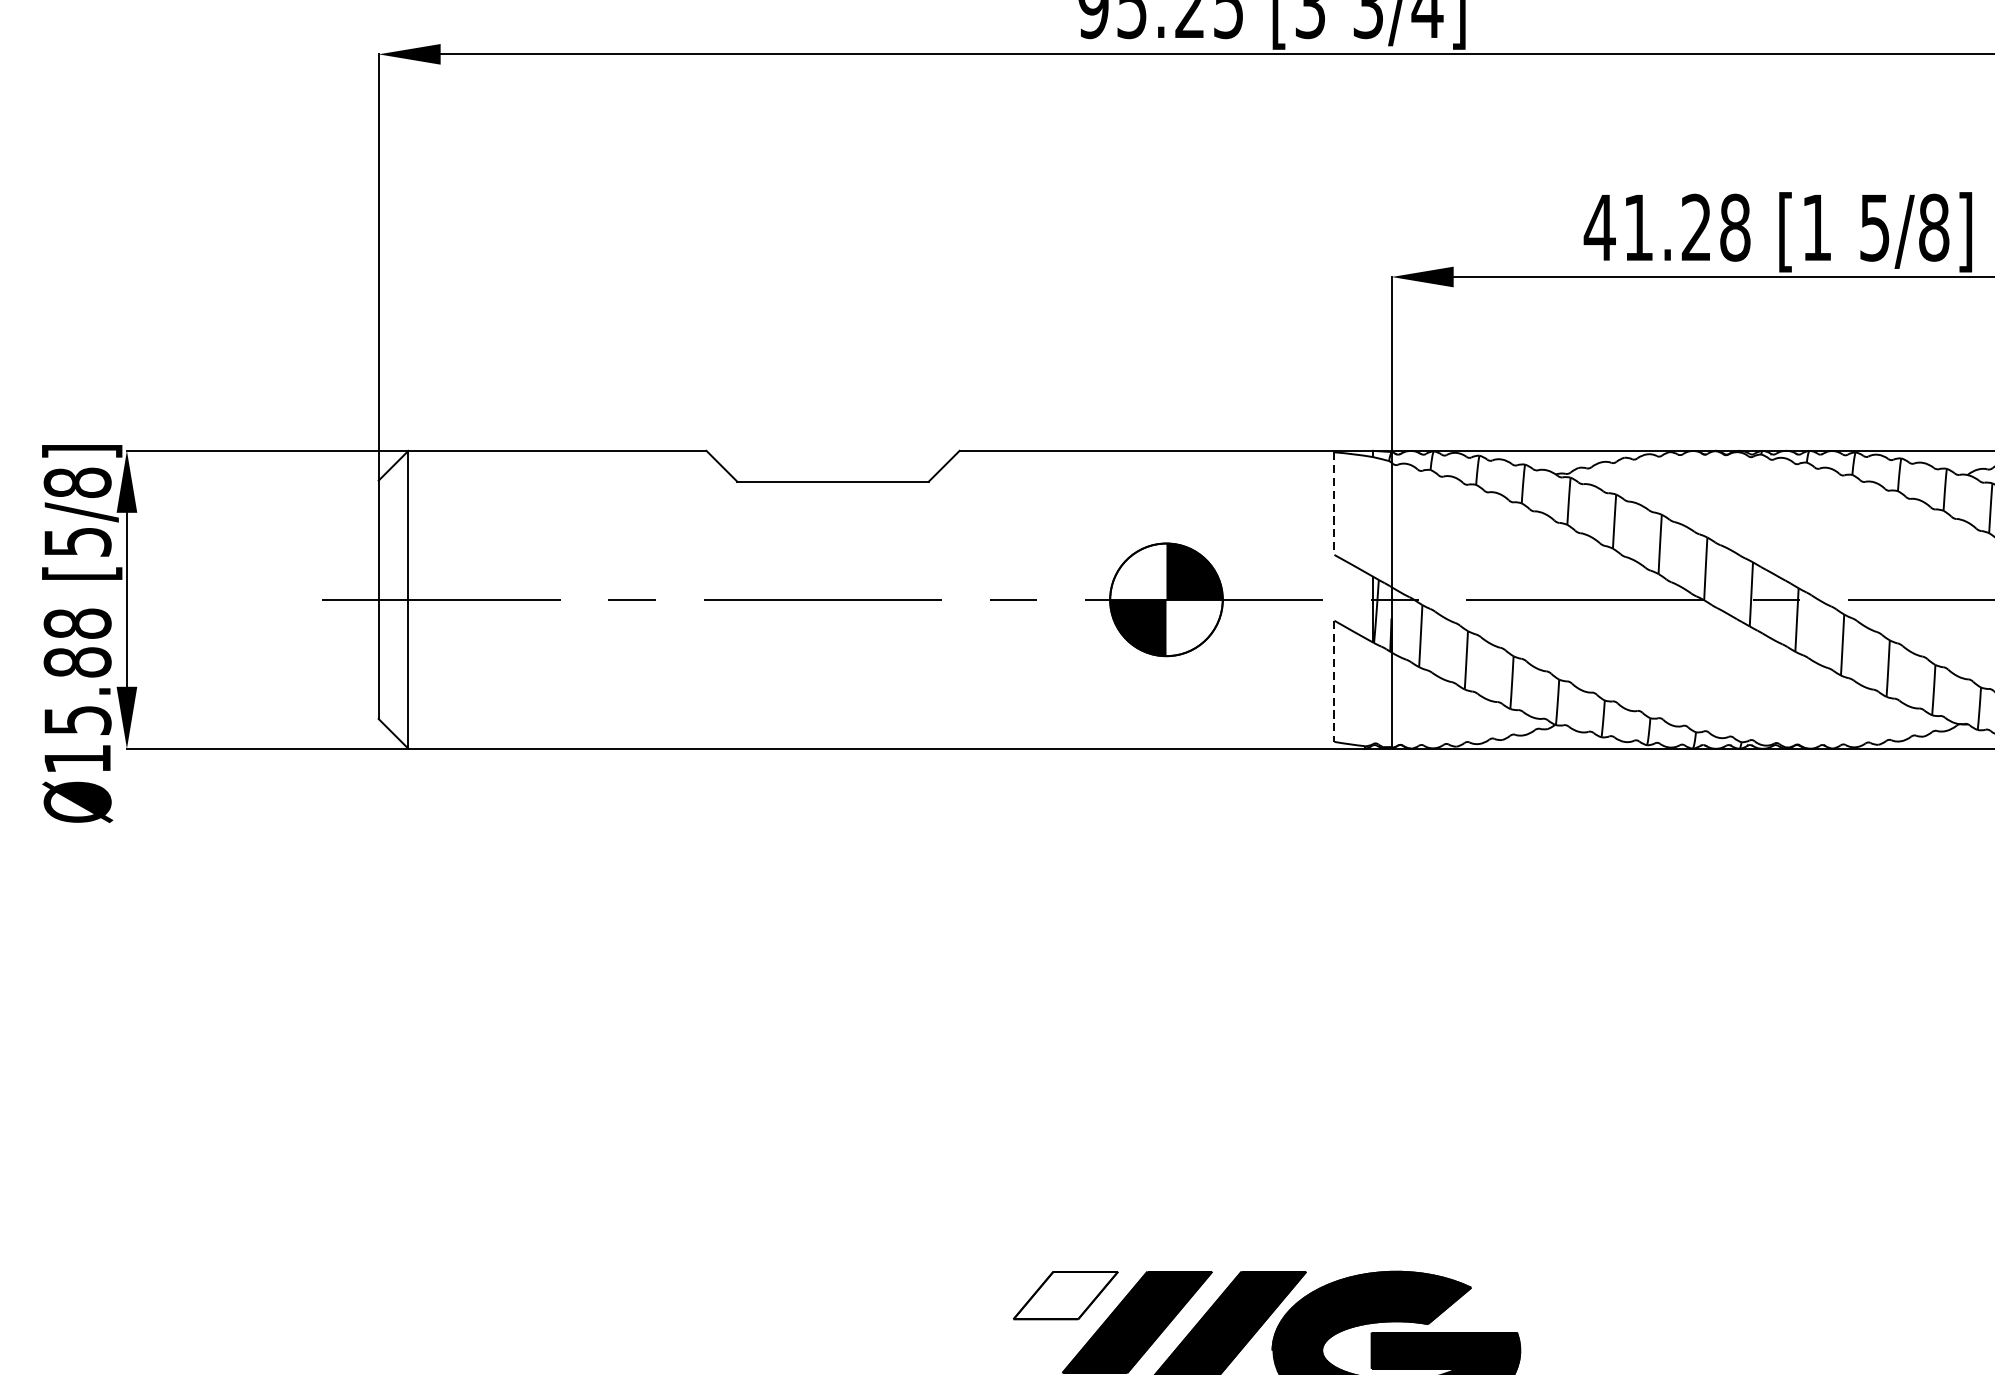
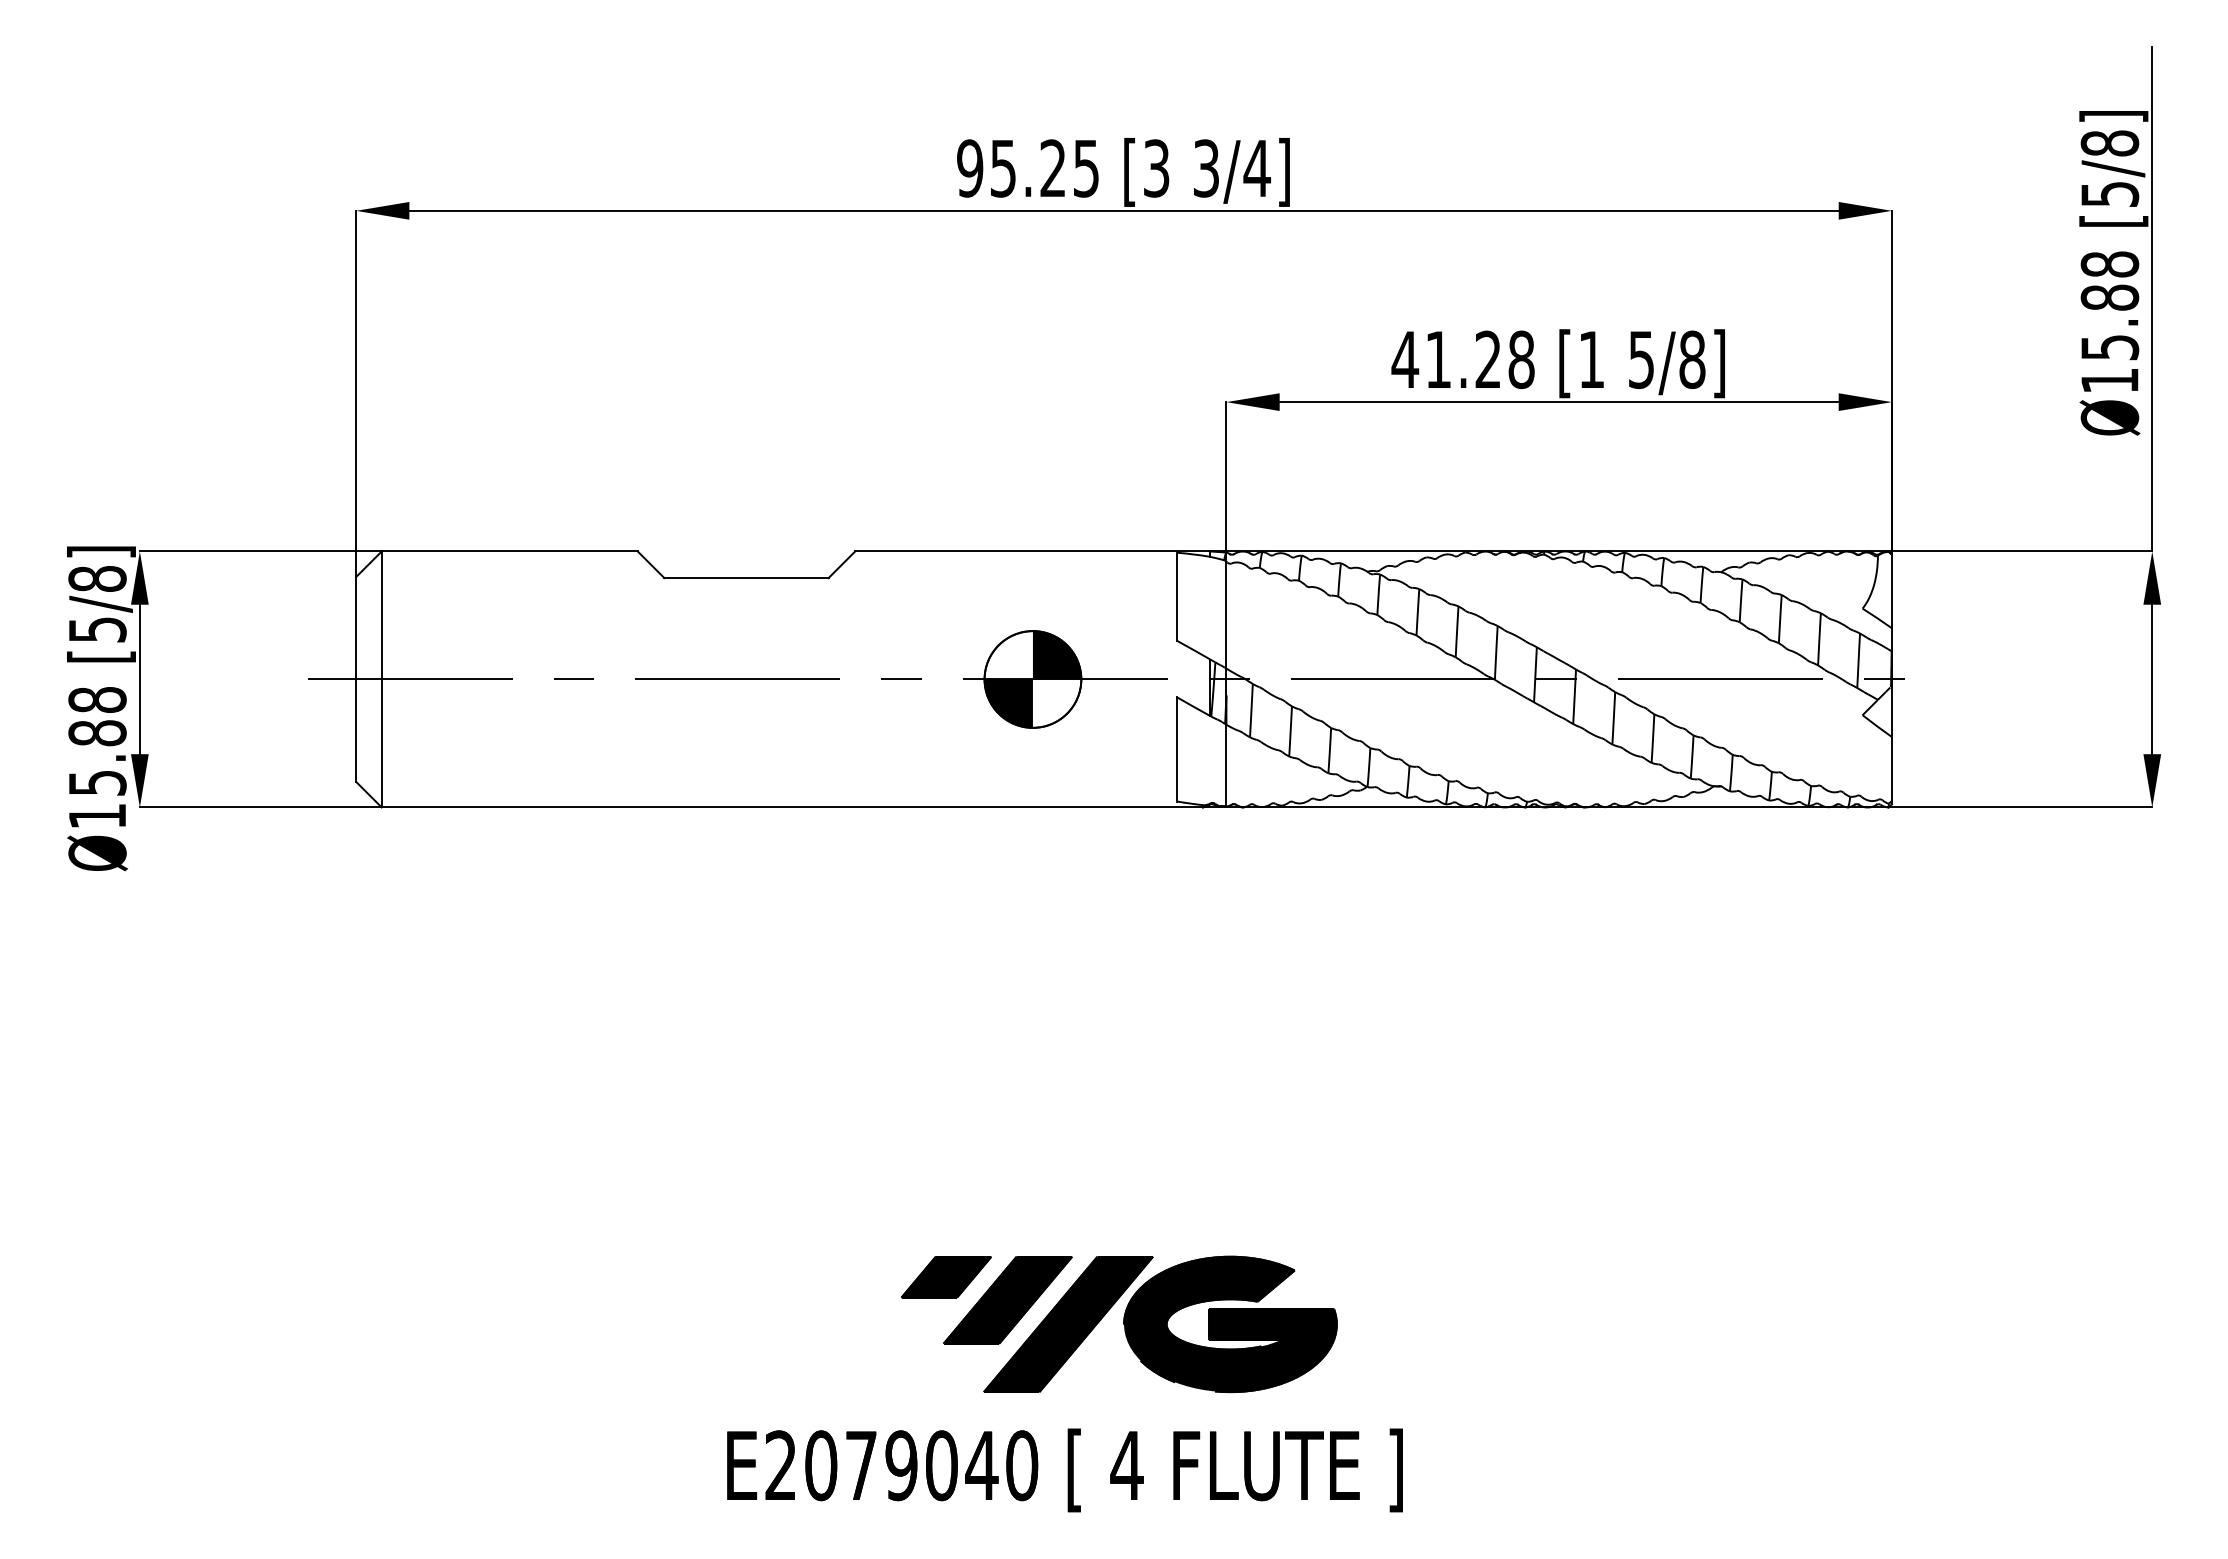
line: (1334, 504) -> (1177, 597), dashed -> solid
line: (1334, 681) -> (1177, 749), dashed -> solid
fill: (1065, 1294) -> (946, 1276), added

